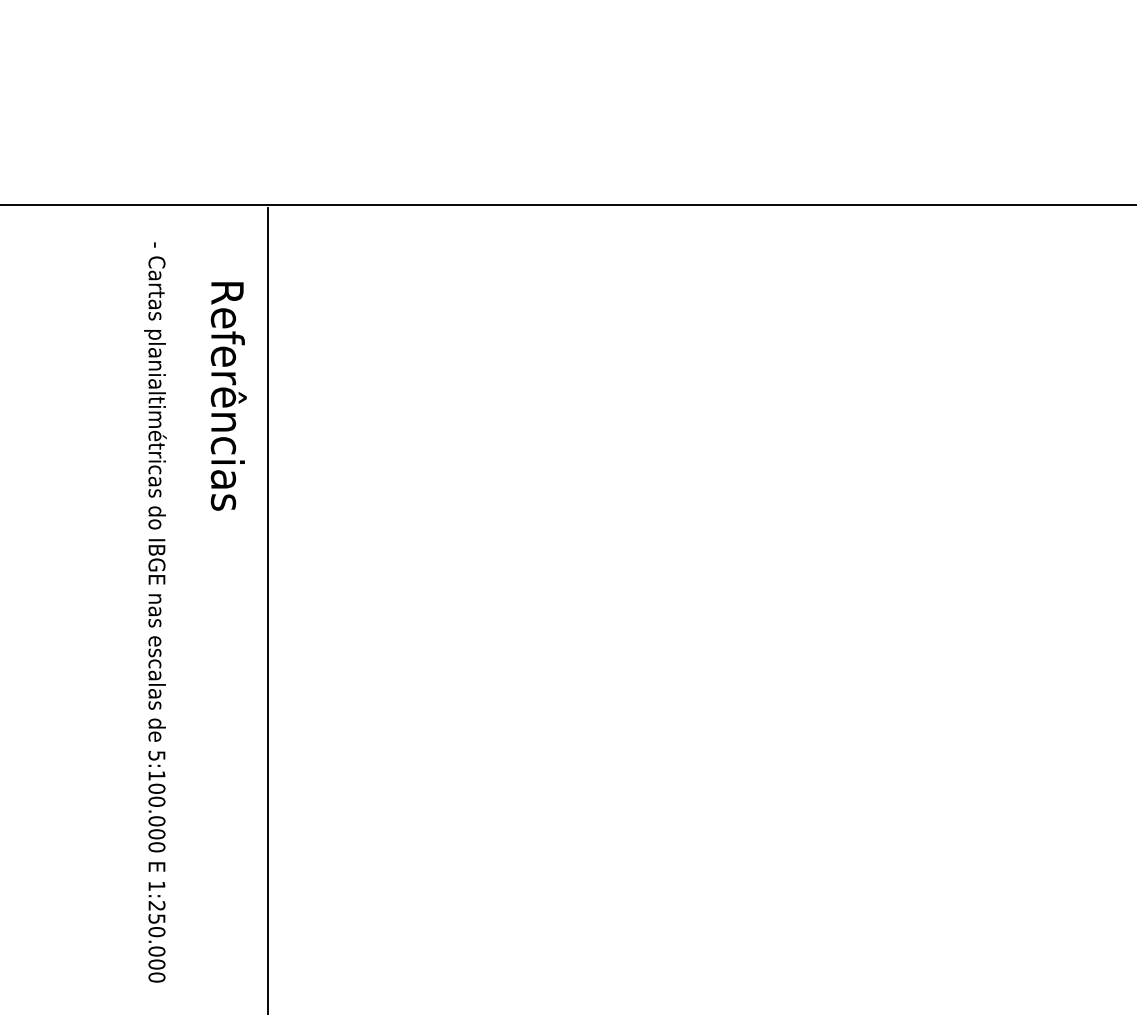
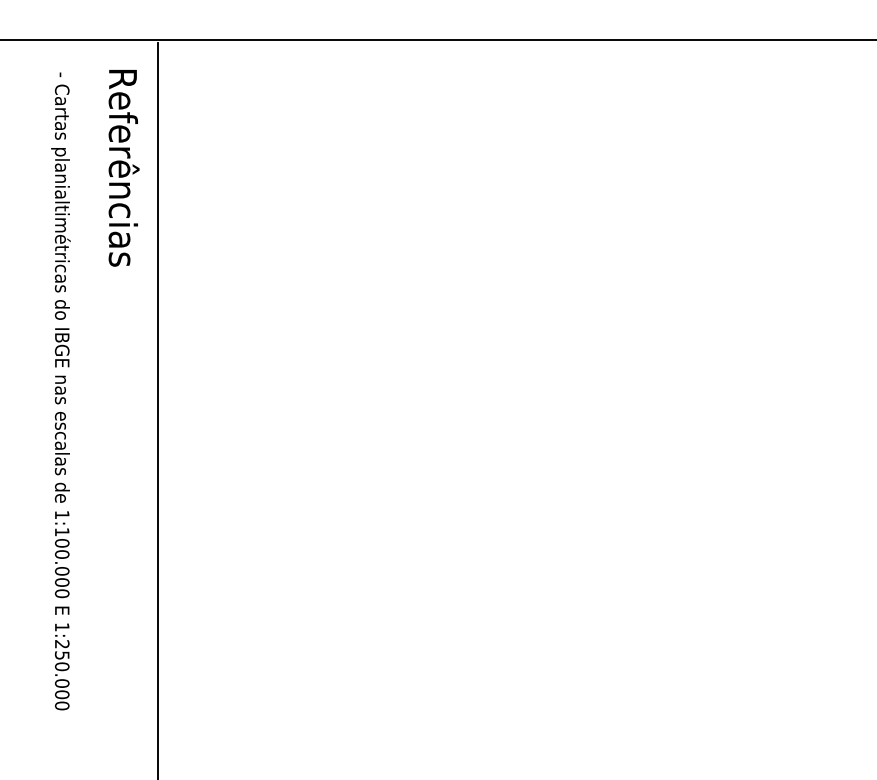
text: (228, 396) -> (123, 168), moved
text: (156, 755) -> (61, 514), 5:100.000 -> 1:100.000

